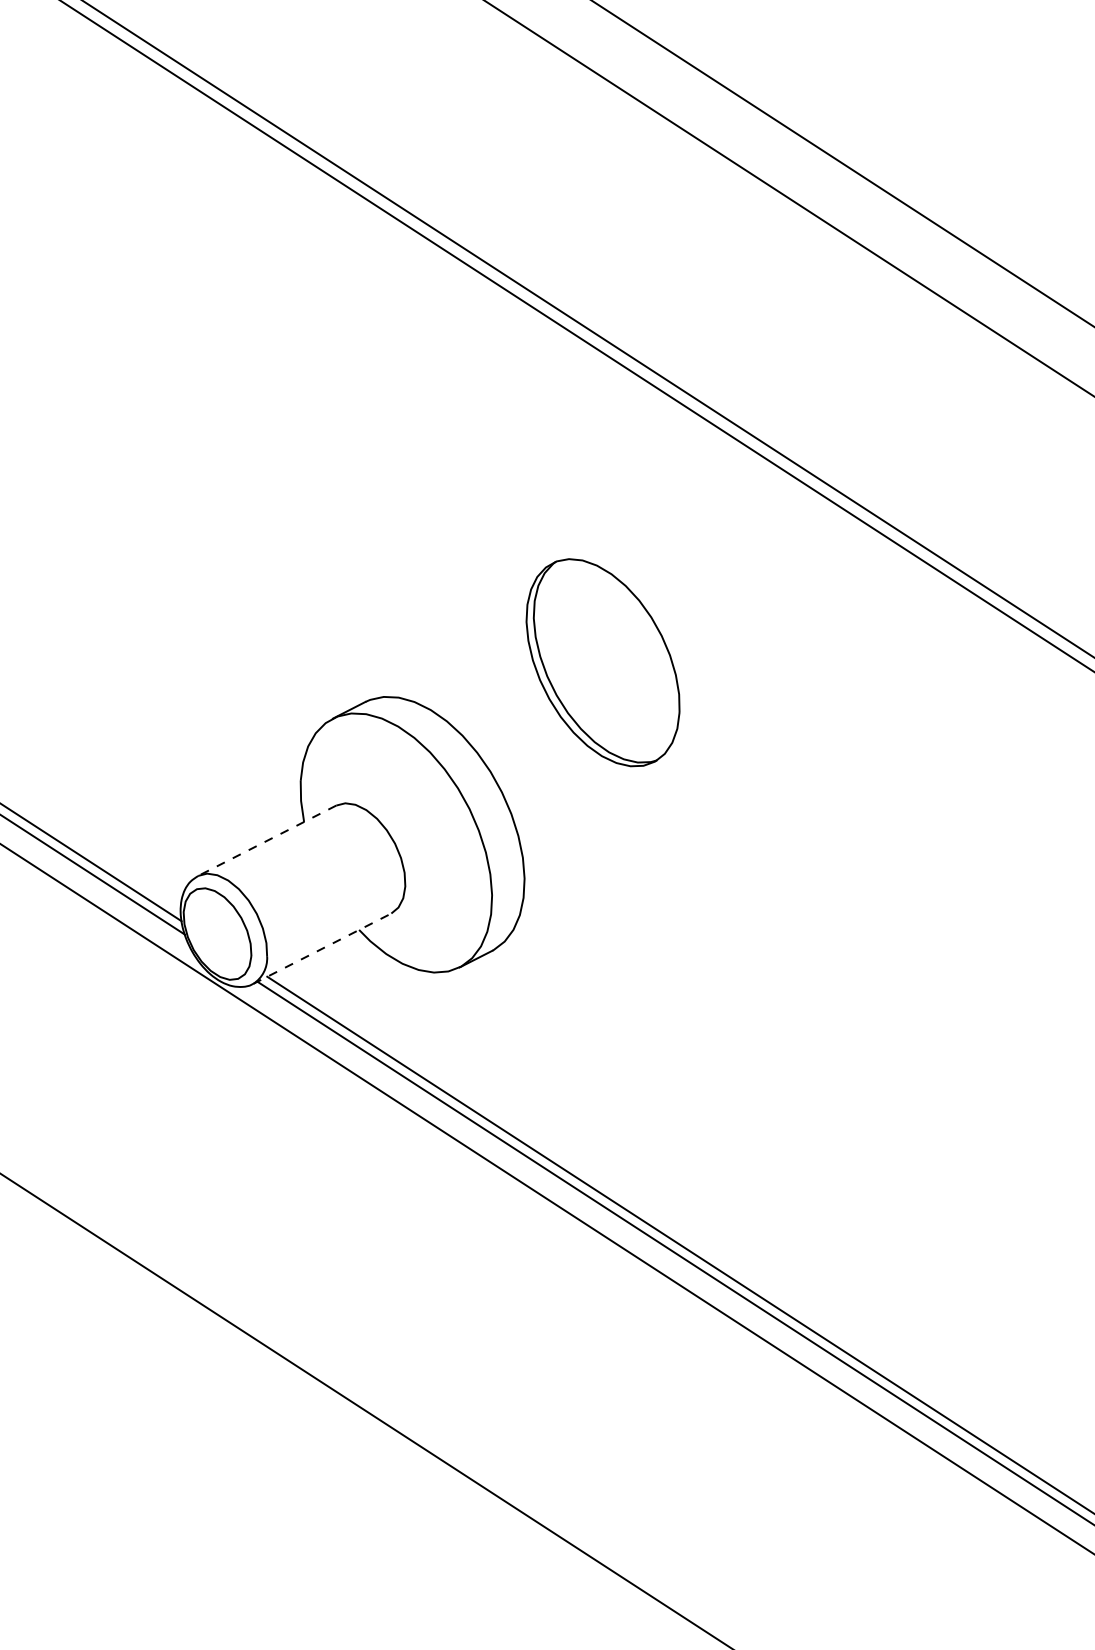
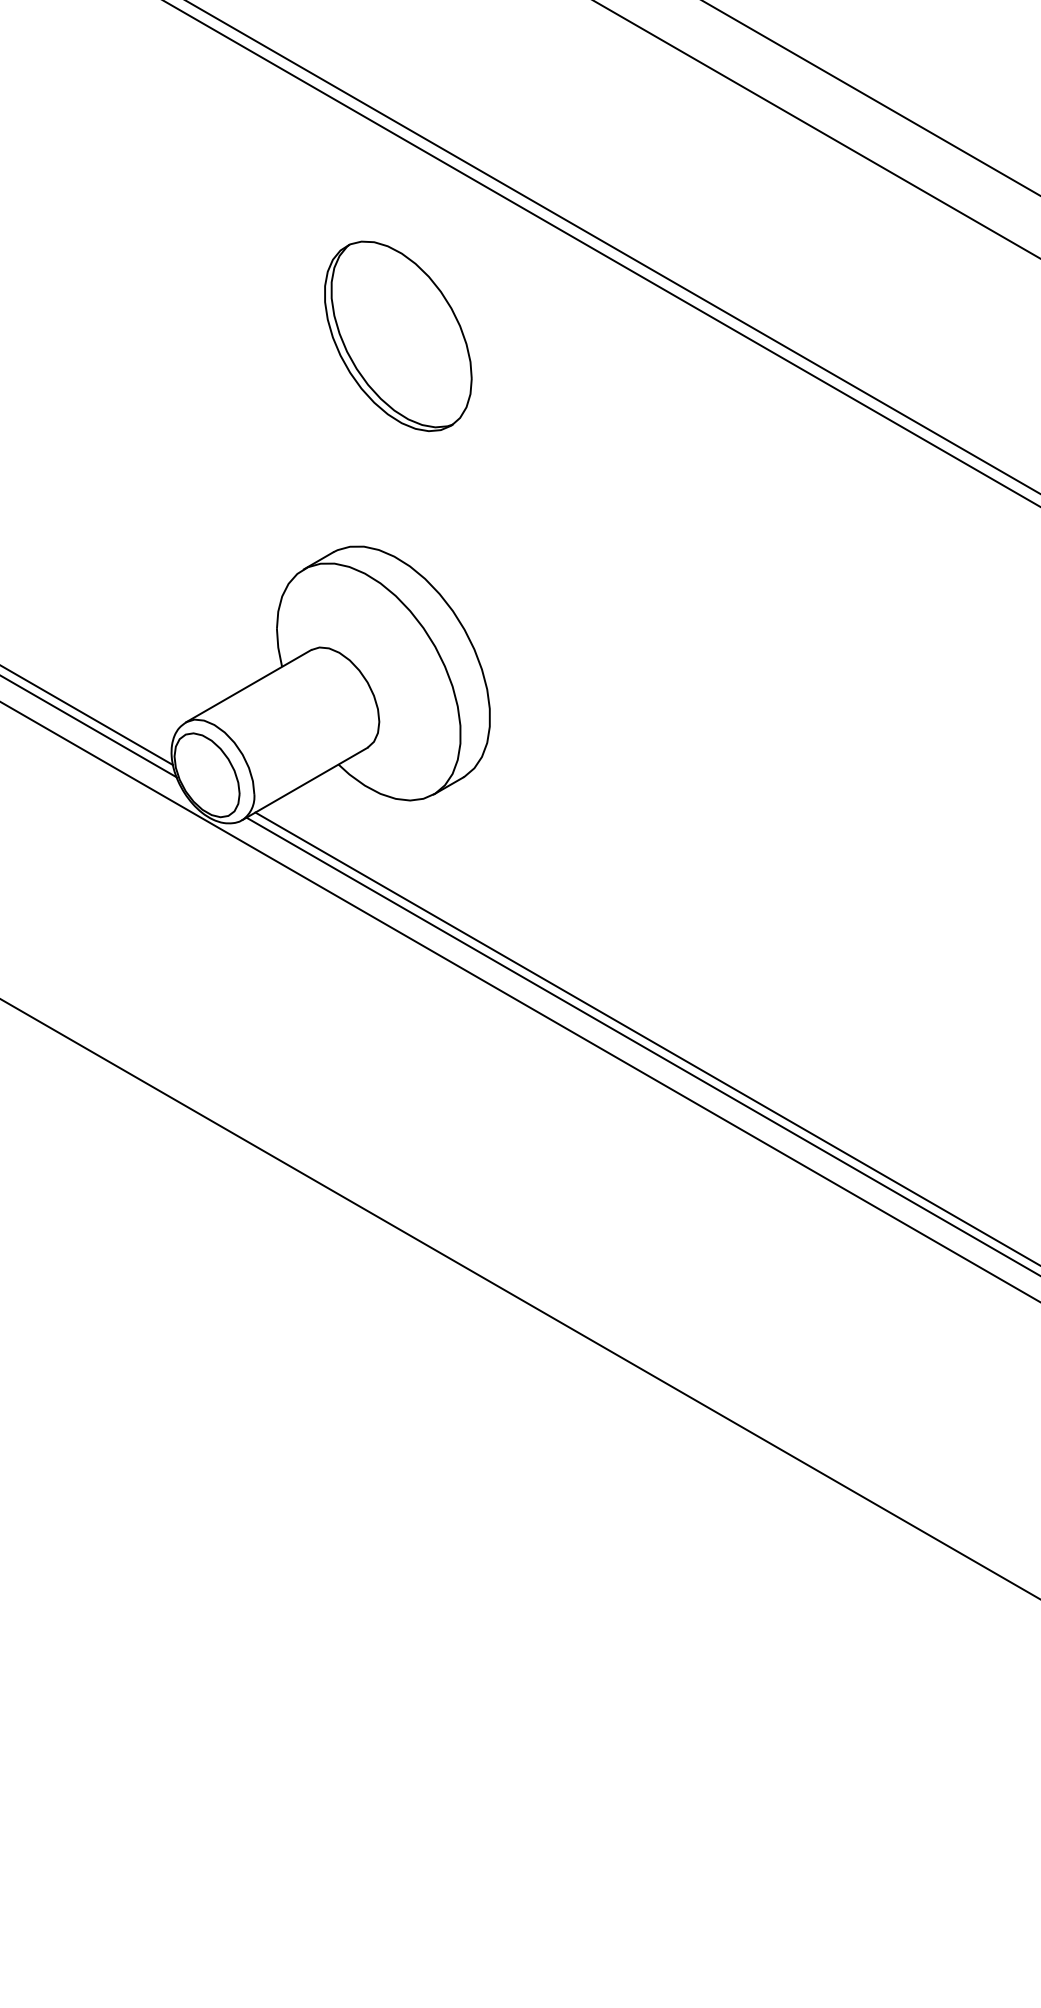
part: (603, 662) -> (398, 336), moved
line: (266, 841) -> (248, 686), dashed -> solid
line: (322, 948) -> (305, 783), dashed -> solid

